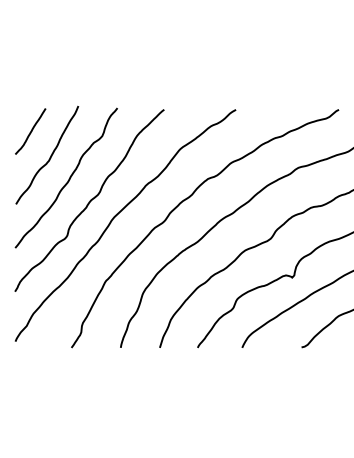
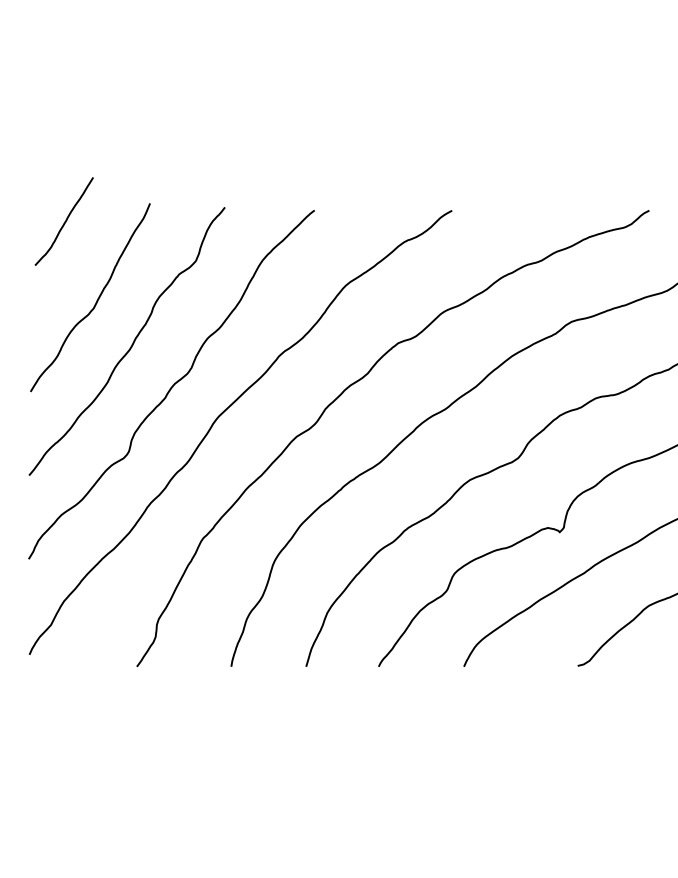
curve: (30, 131) -> (64, 221), moved

